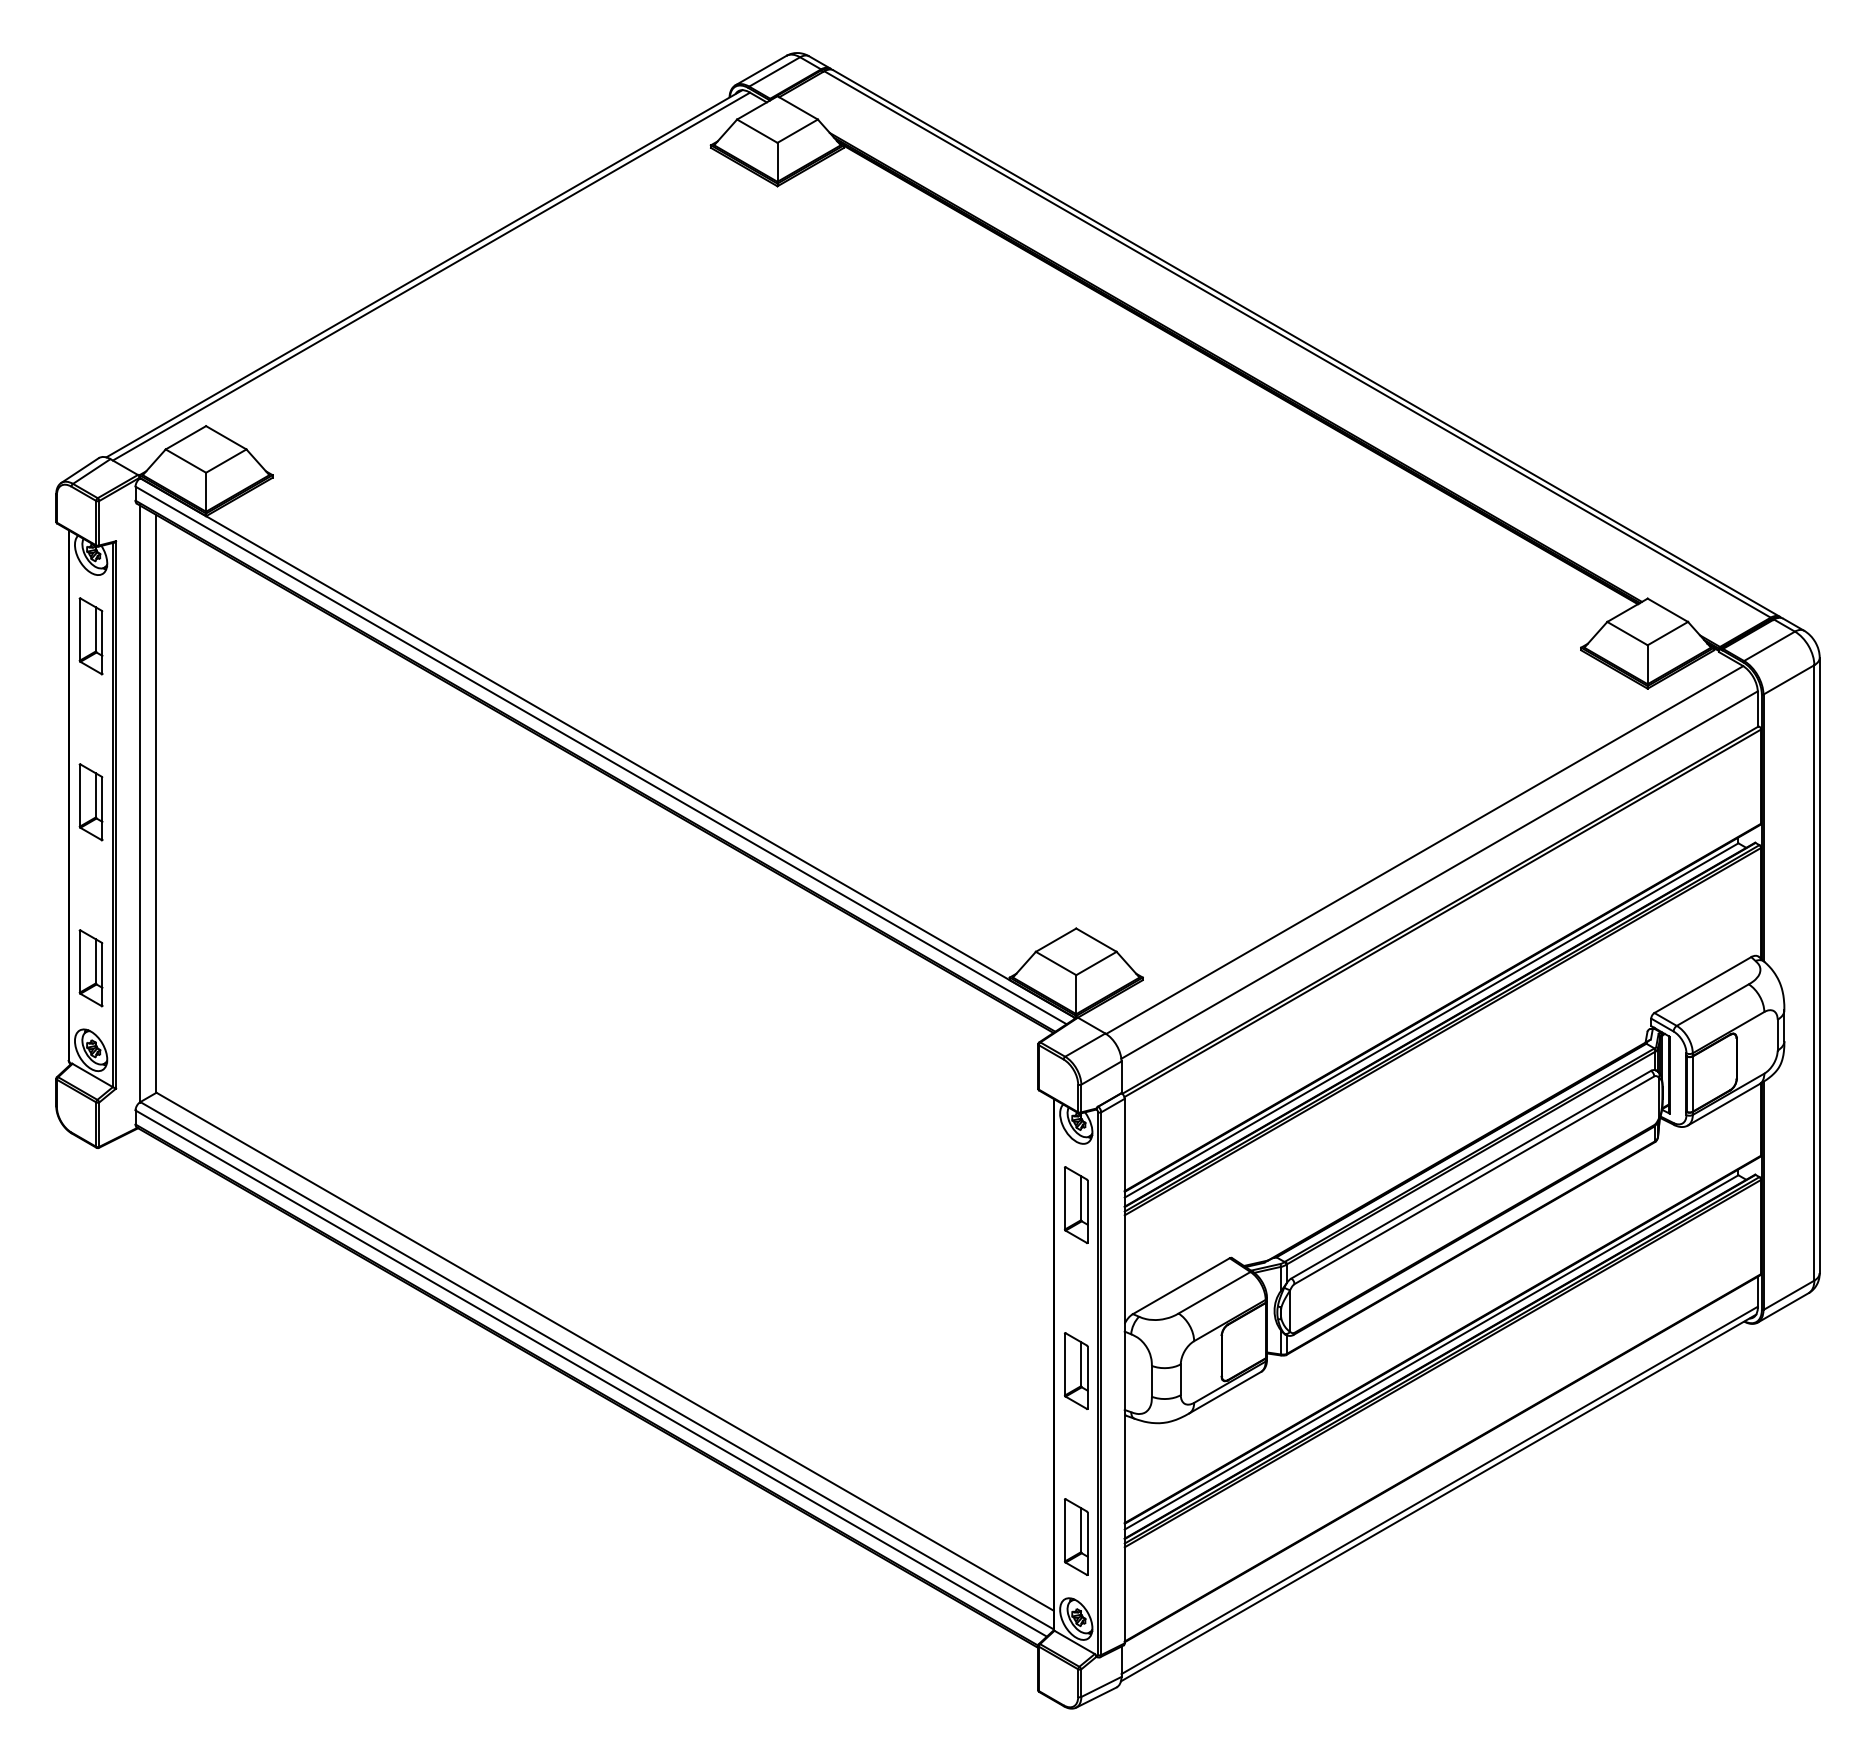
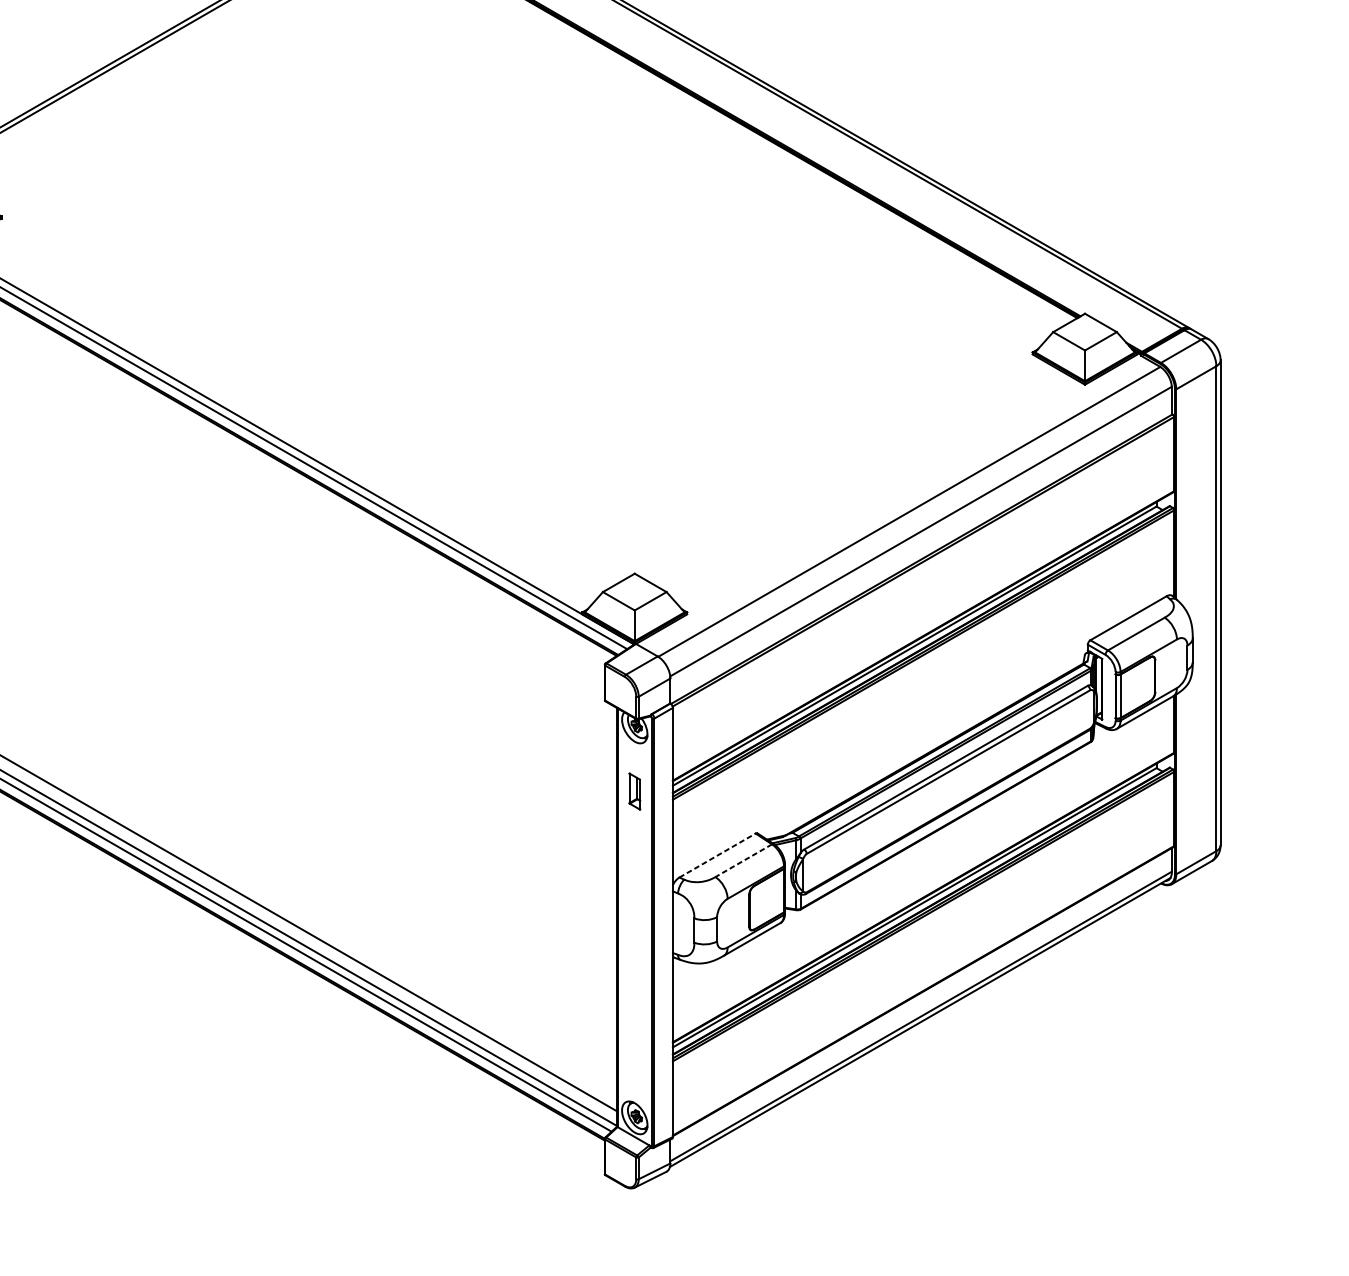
part: (1076, 1204) -> (634, 791), size x0.6
line: (1181, 1286) -> (717, 855), solid -> dashed
line: (1214, 1292) -> (743, 860), solid -> dashed
part: (1076, 1370) -> (634, 921), removed
part: (1076, 1536) -> (634, 1052), removed

